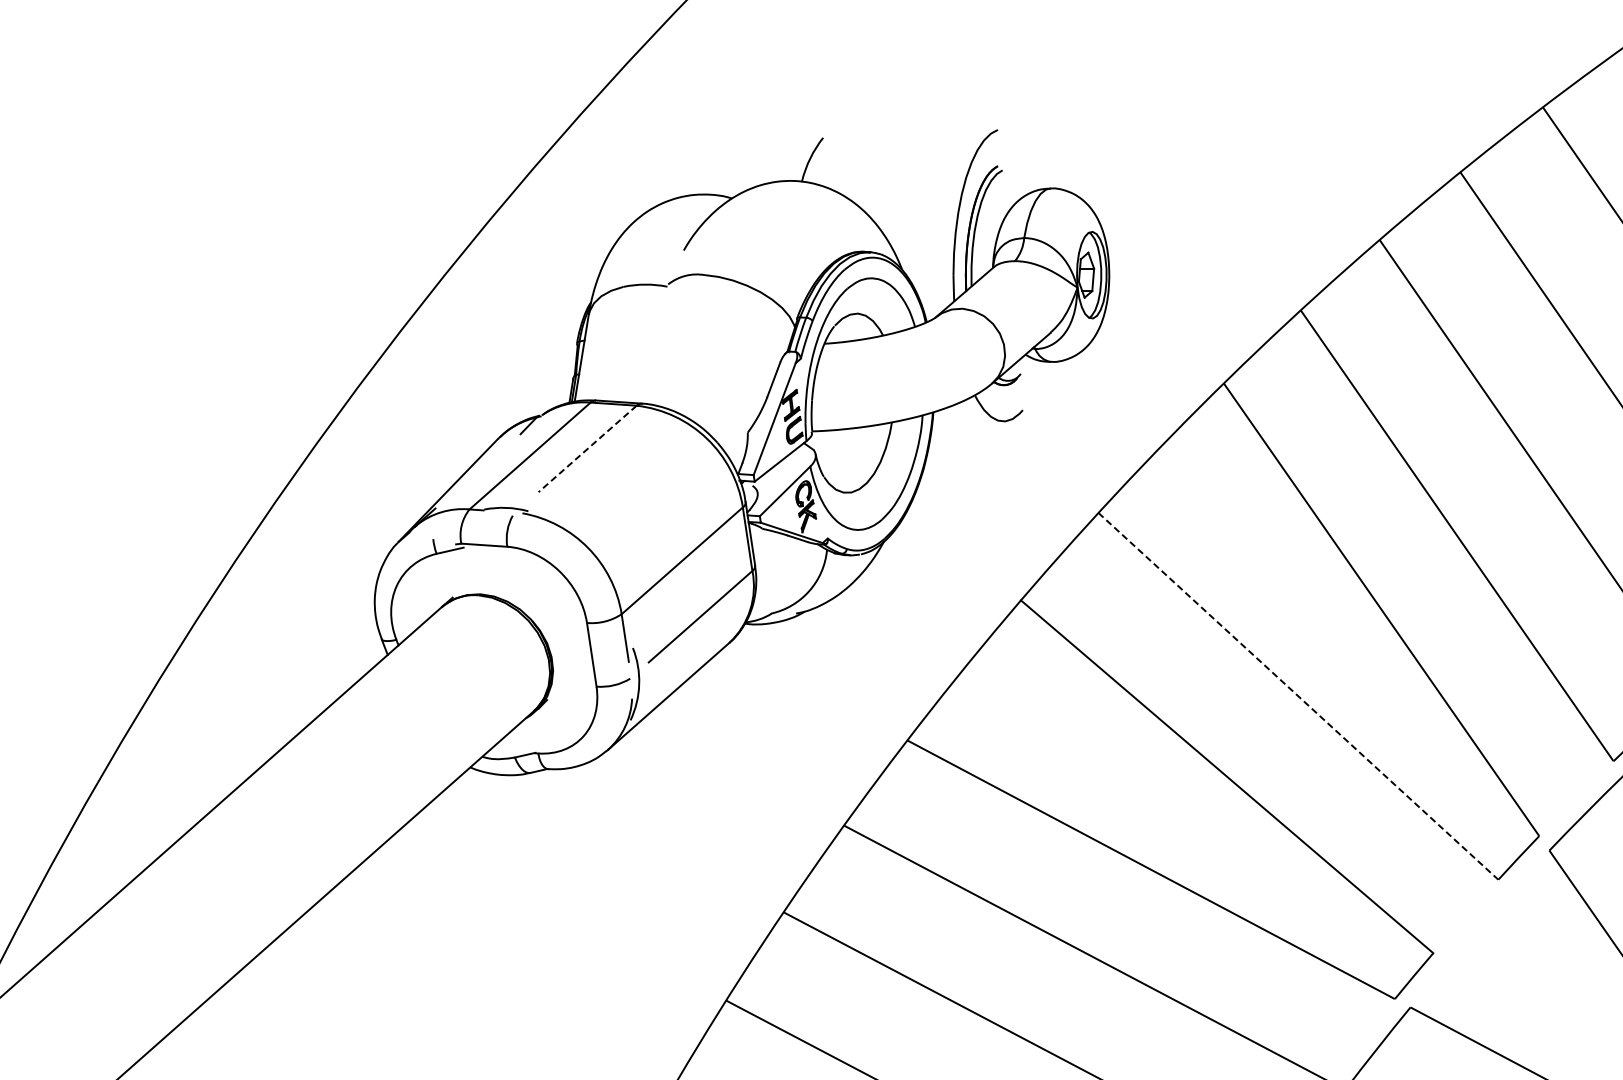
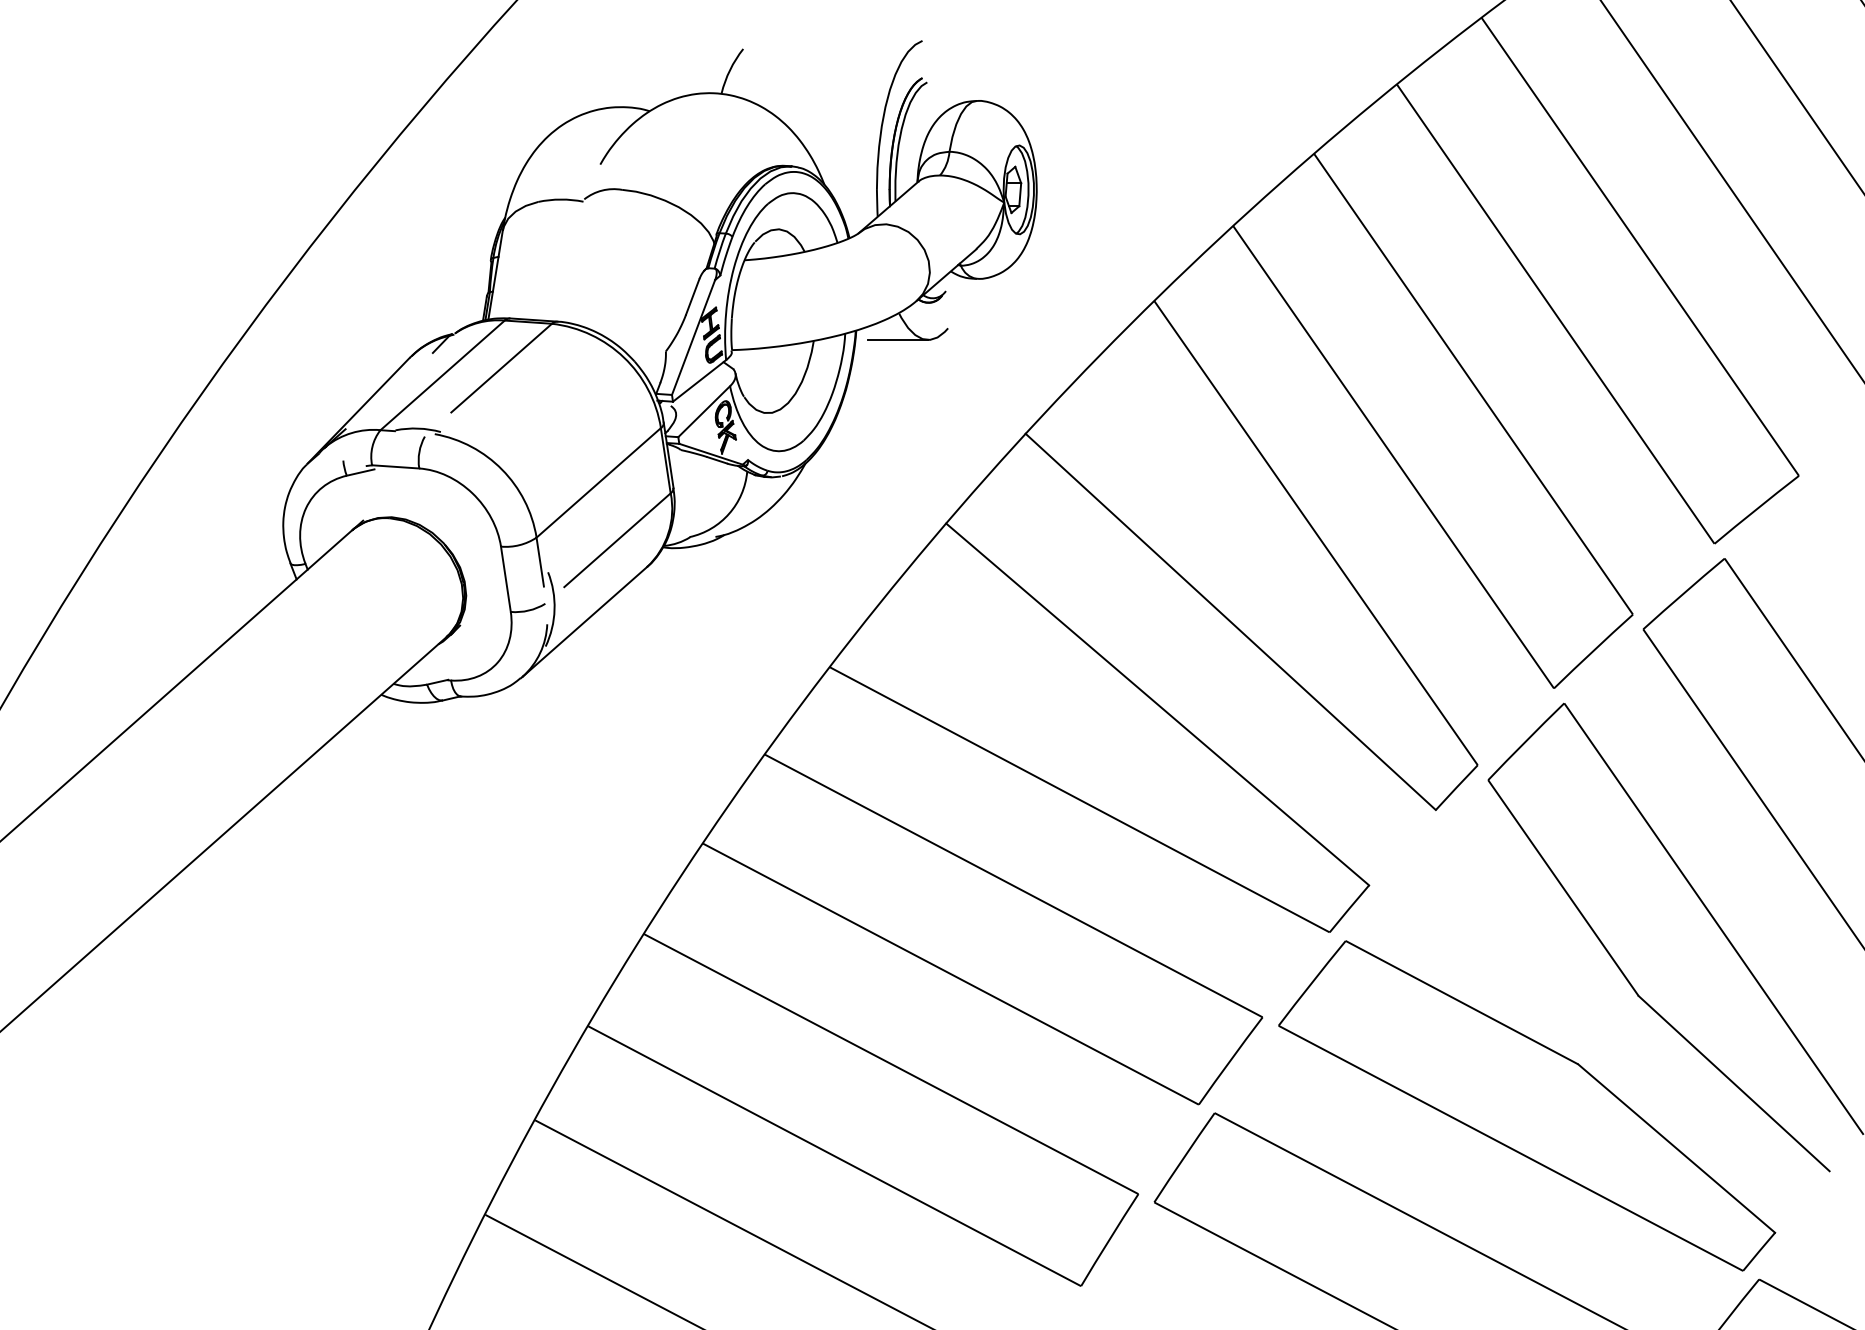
line: (974, 422) -> (898, 340), added
line: (587, 449) -> (501, 368), dashed -> solid
line: (1299, 696) -> (1231, 622), dashed -> solid

